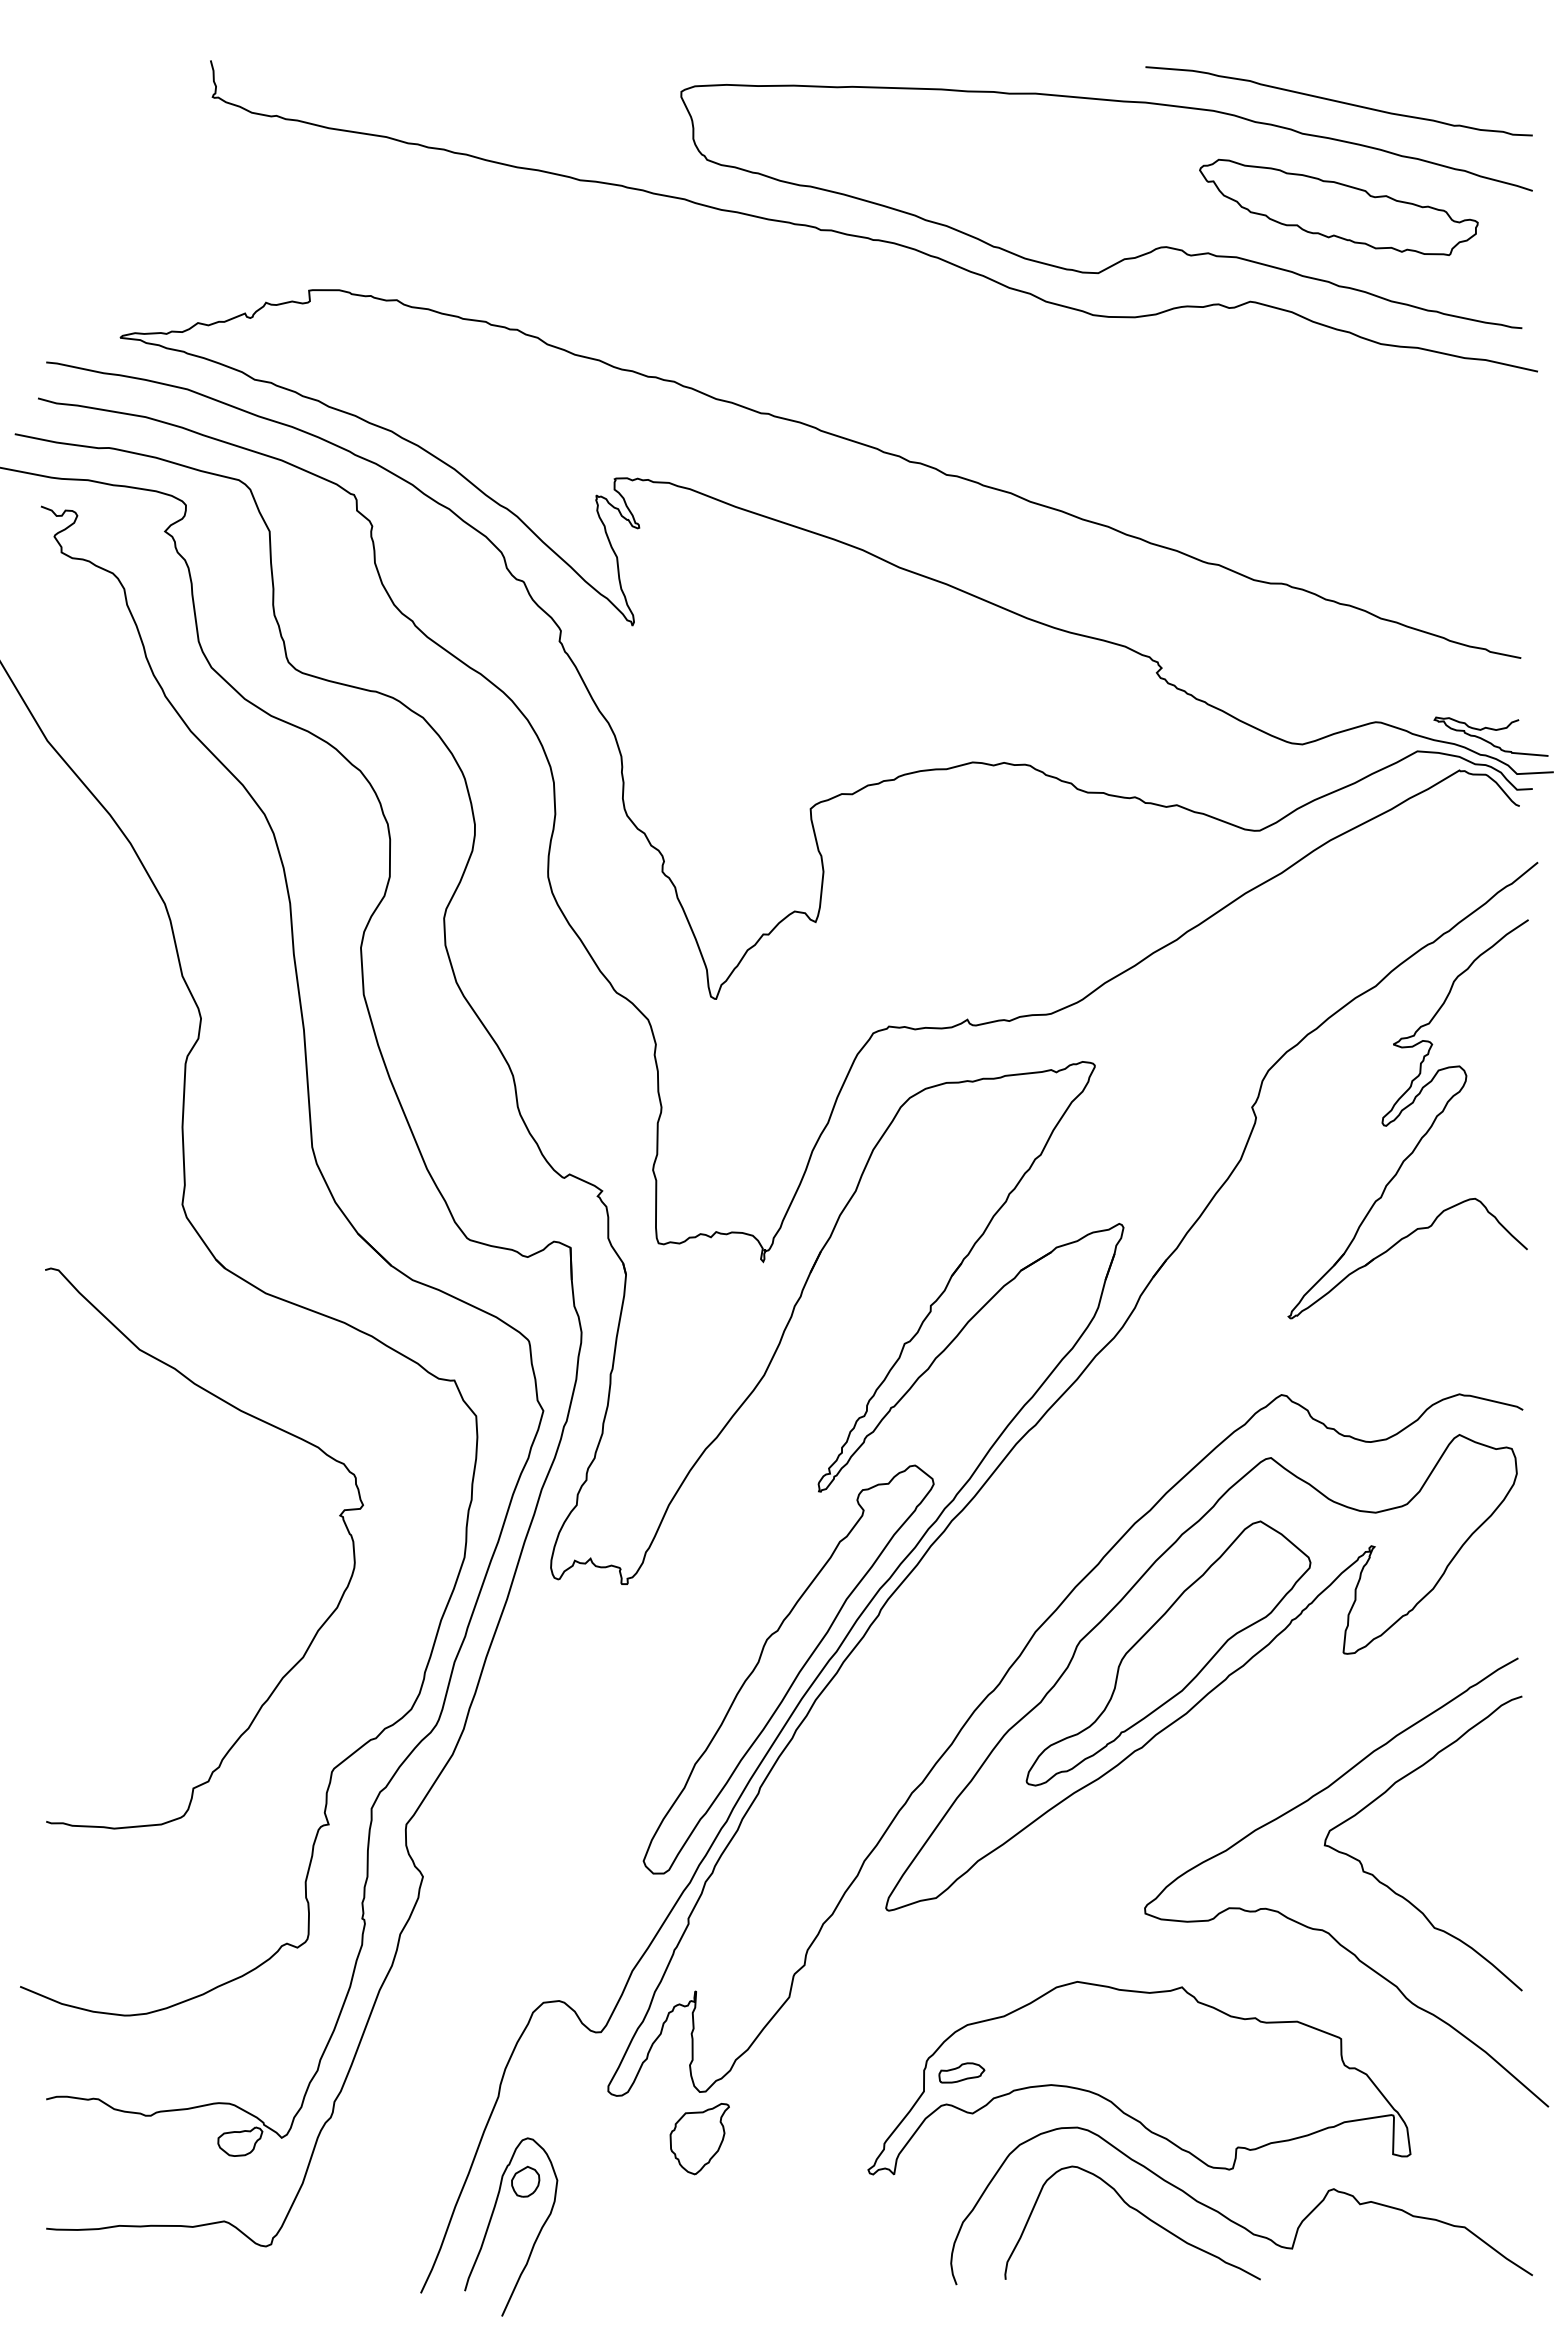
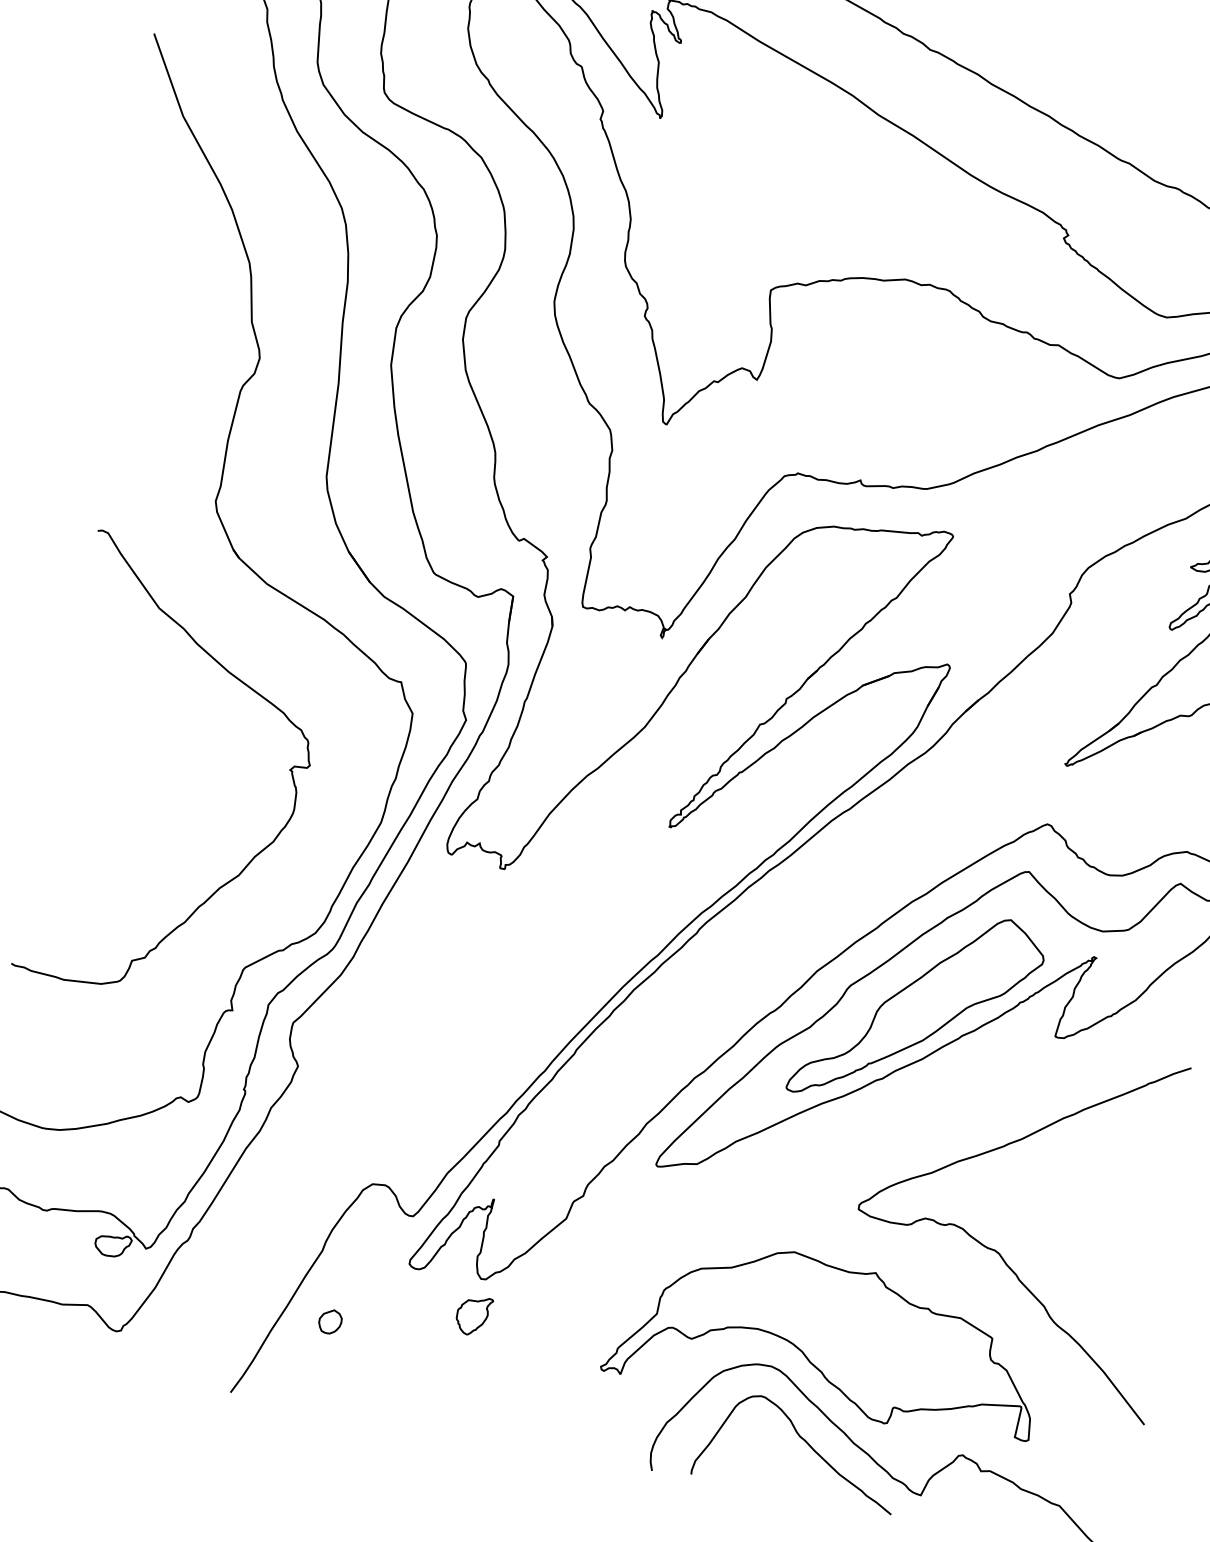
part: (788, 1669) -> (617, 961), removed
curve: (1390, 1887) -> (1055, 1227), removed
part: (961, 2072) -> (689, 1304), removed
part: (699, 2139) -> (473, 1316), size x0.7
curve: (491, 2220) -> (297, 1346), removed

